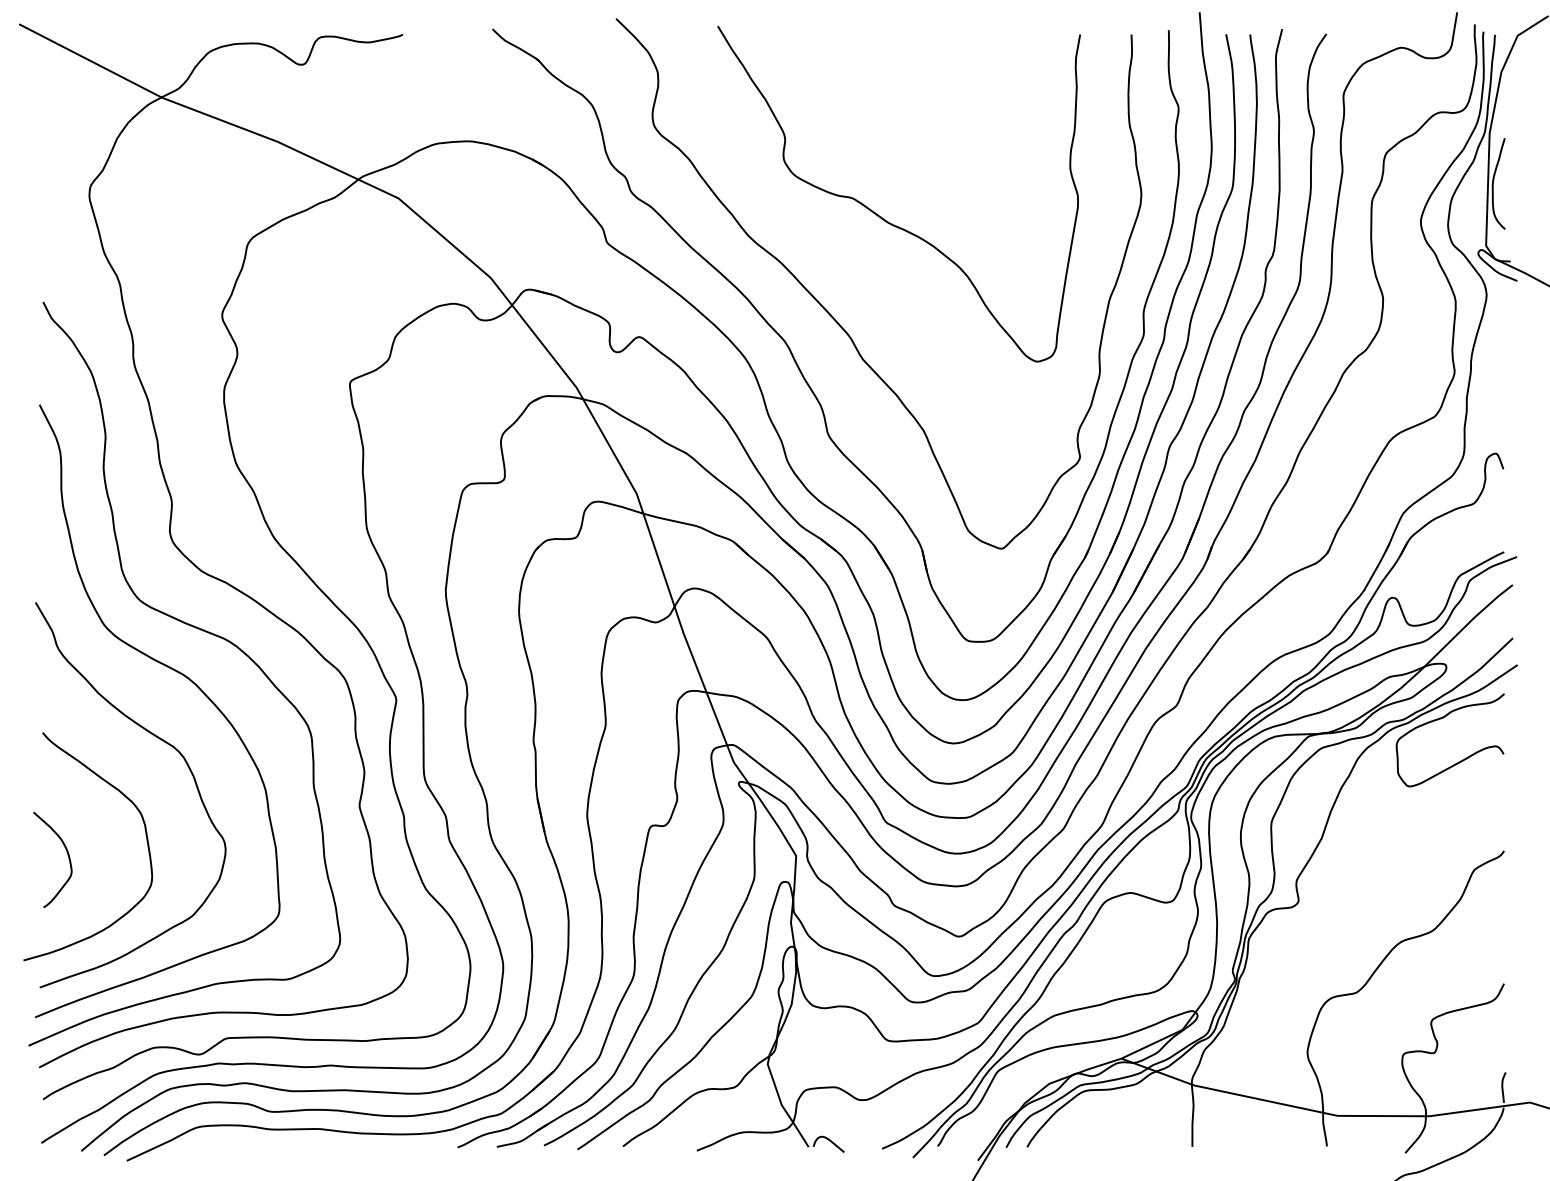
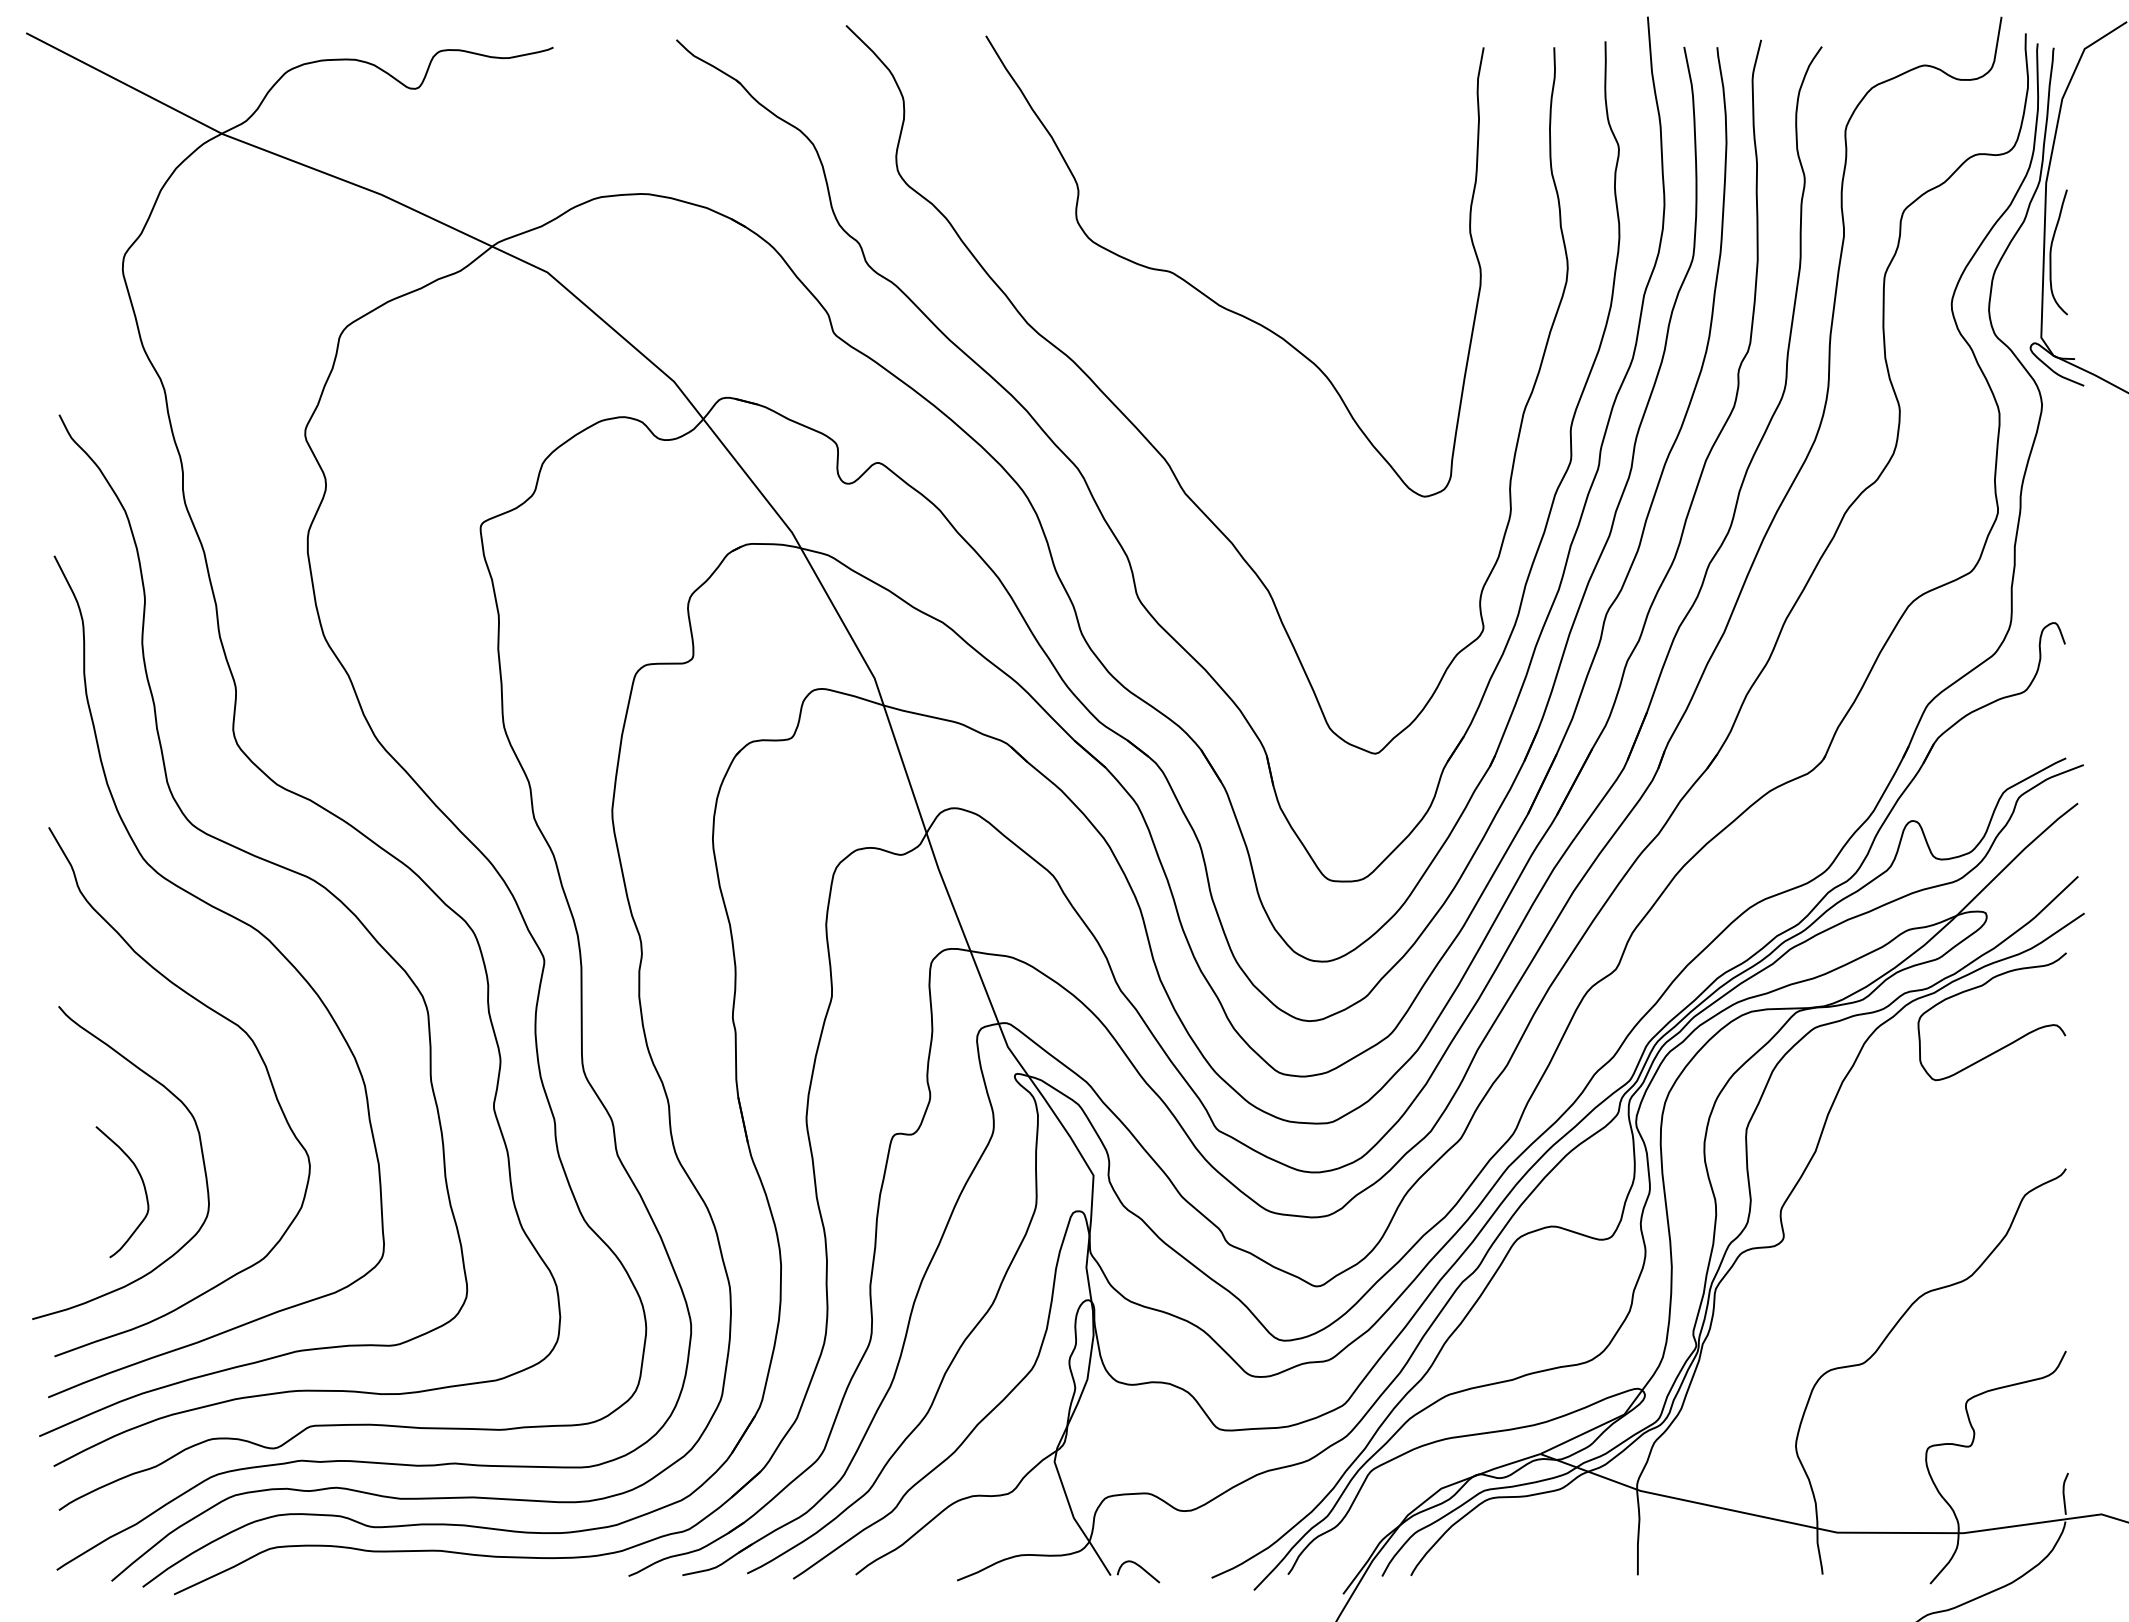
curve: (68, 856) -> (143, 1187), moved

